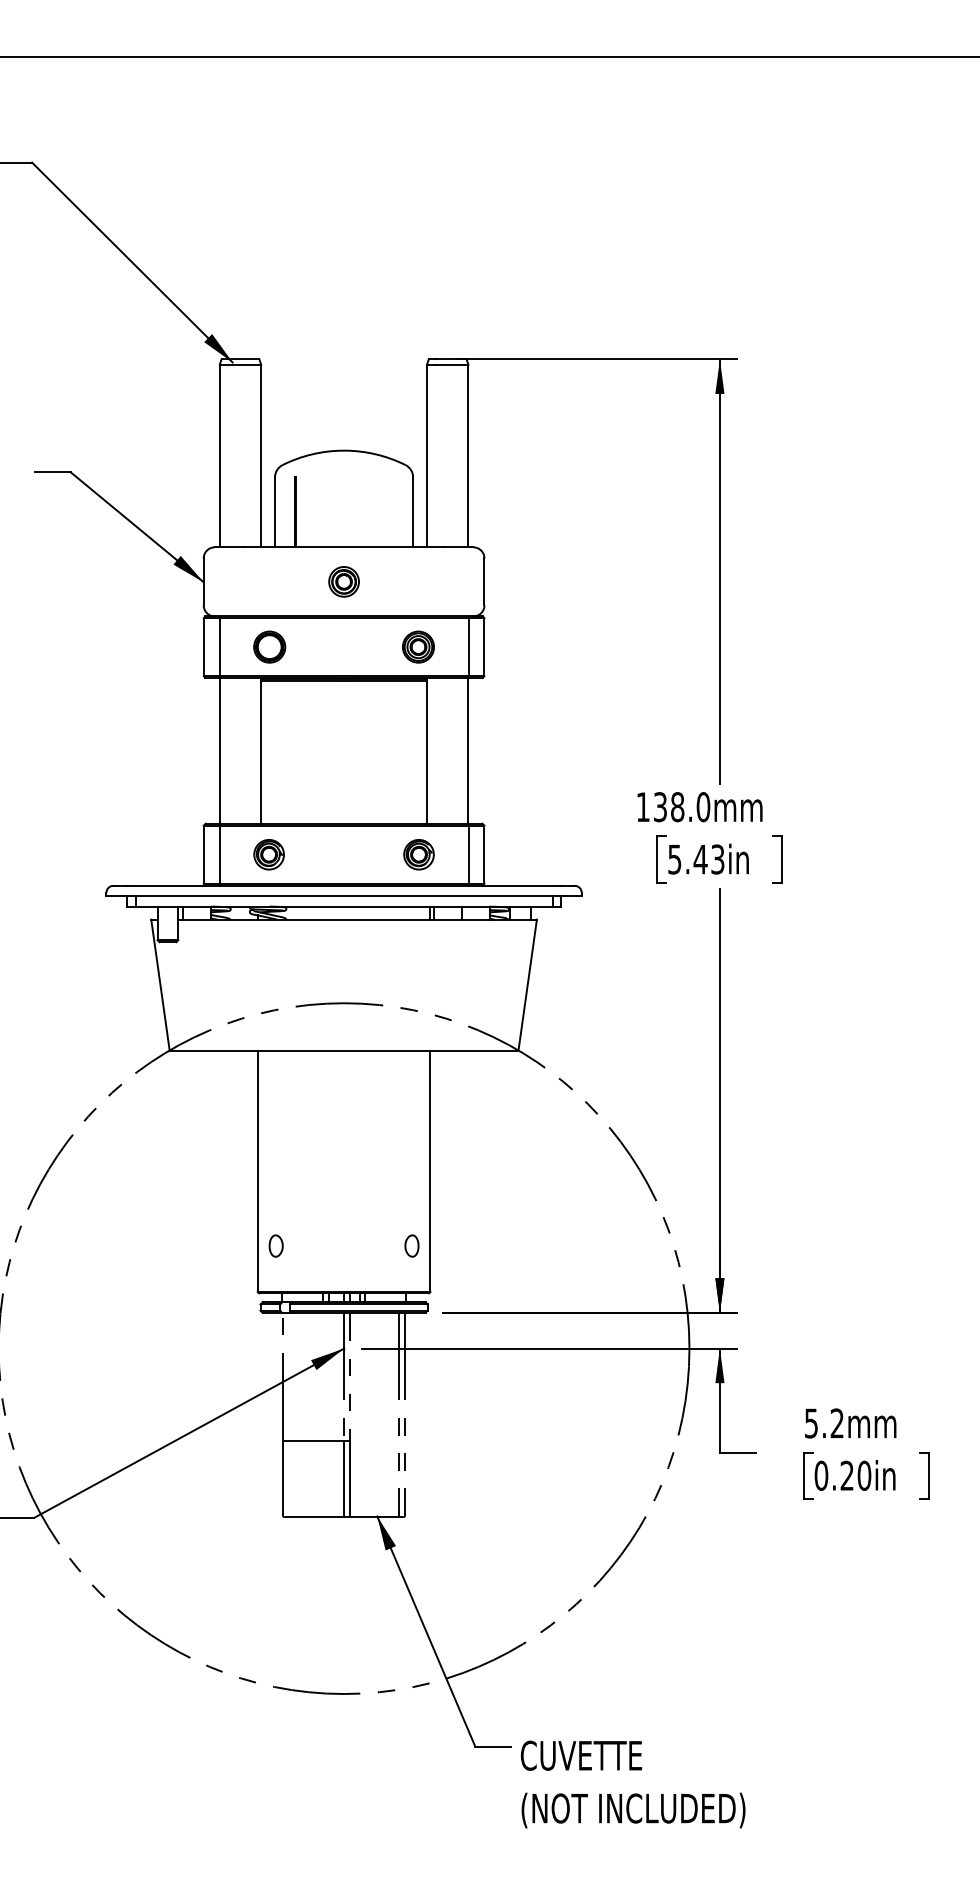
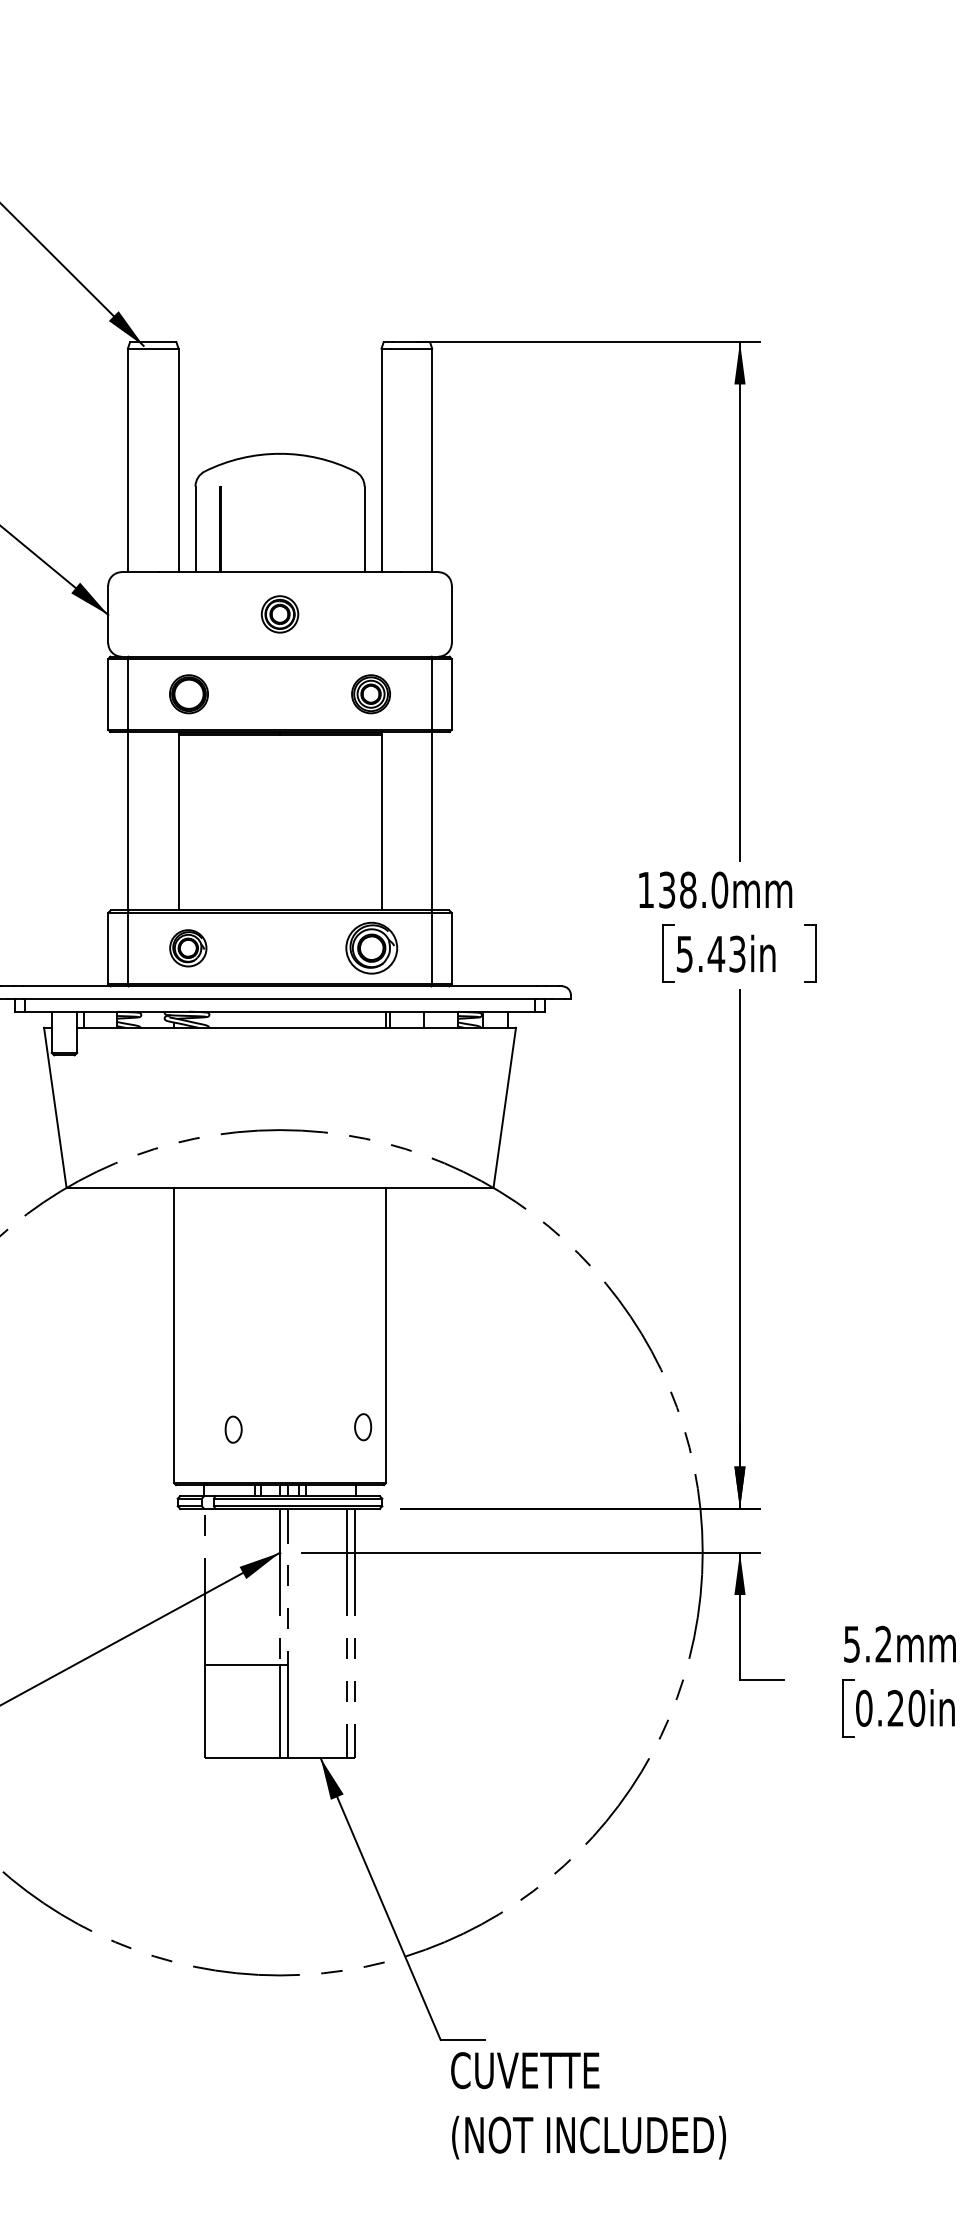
part: (418, 854) -> (371, 948), size x1.4
part: (275, 1245) -> (232, 1428), moved
text: (632, 1784) -> (587, 2105), moved

